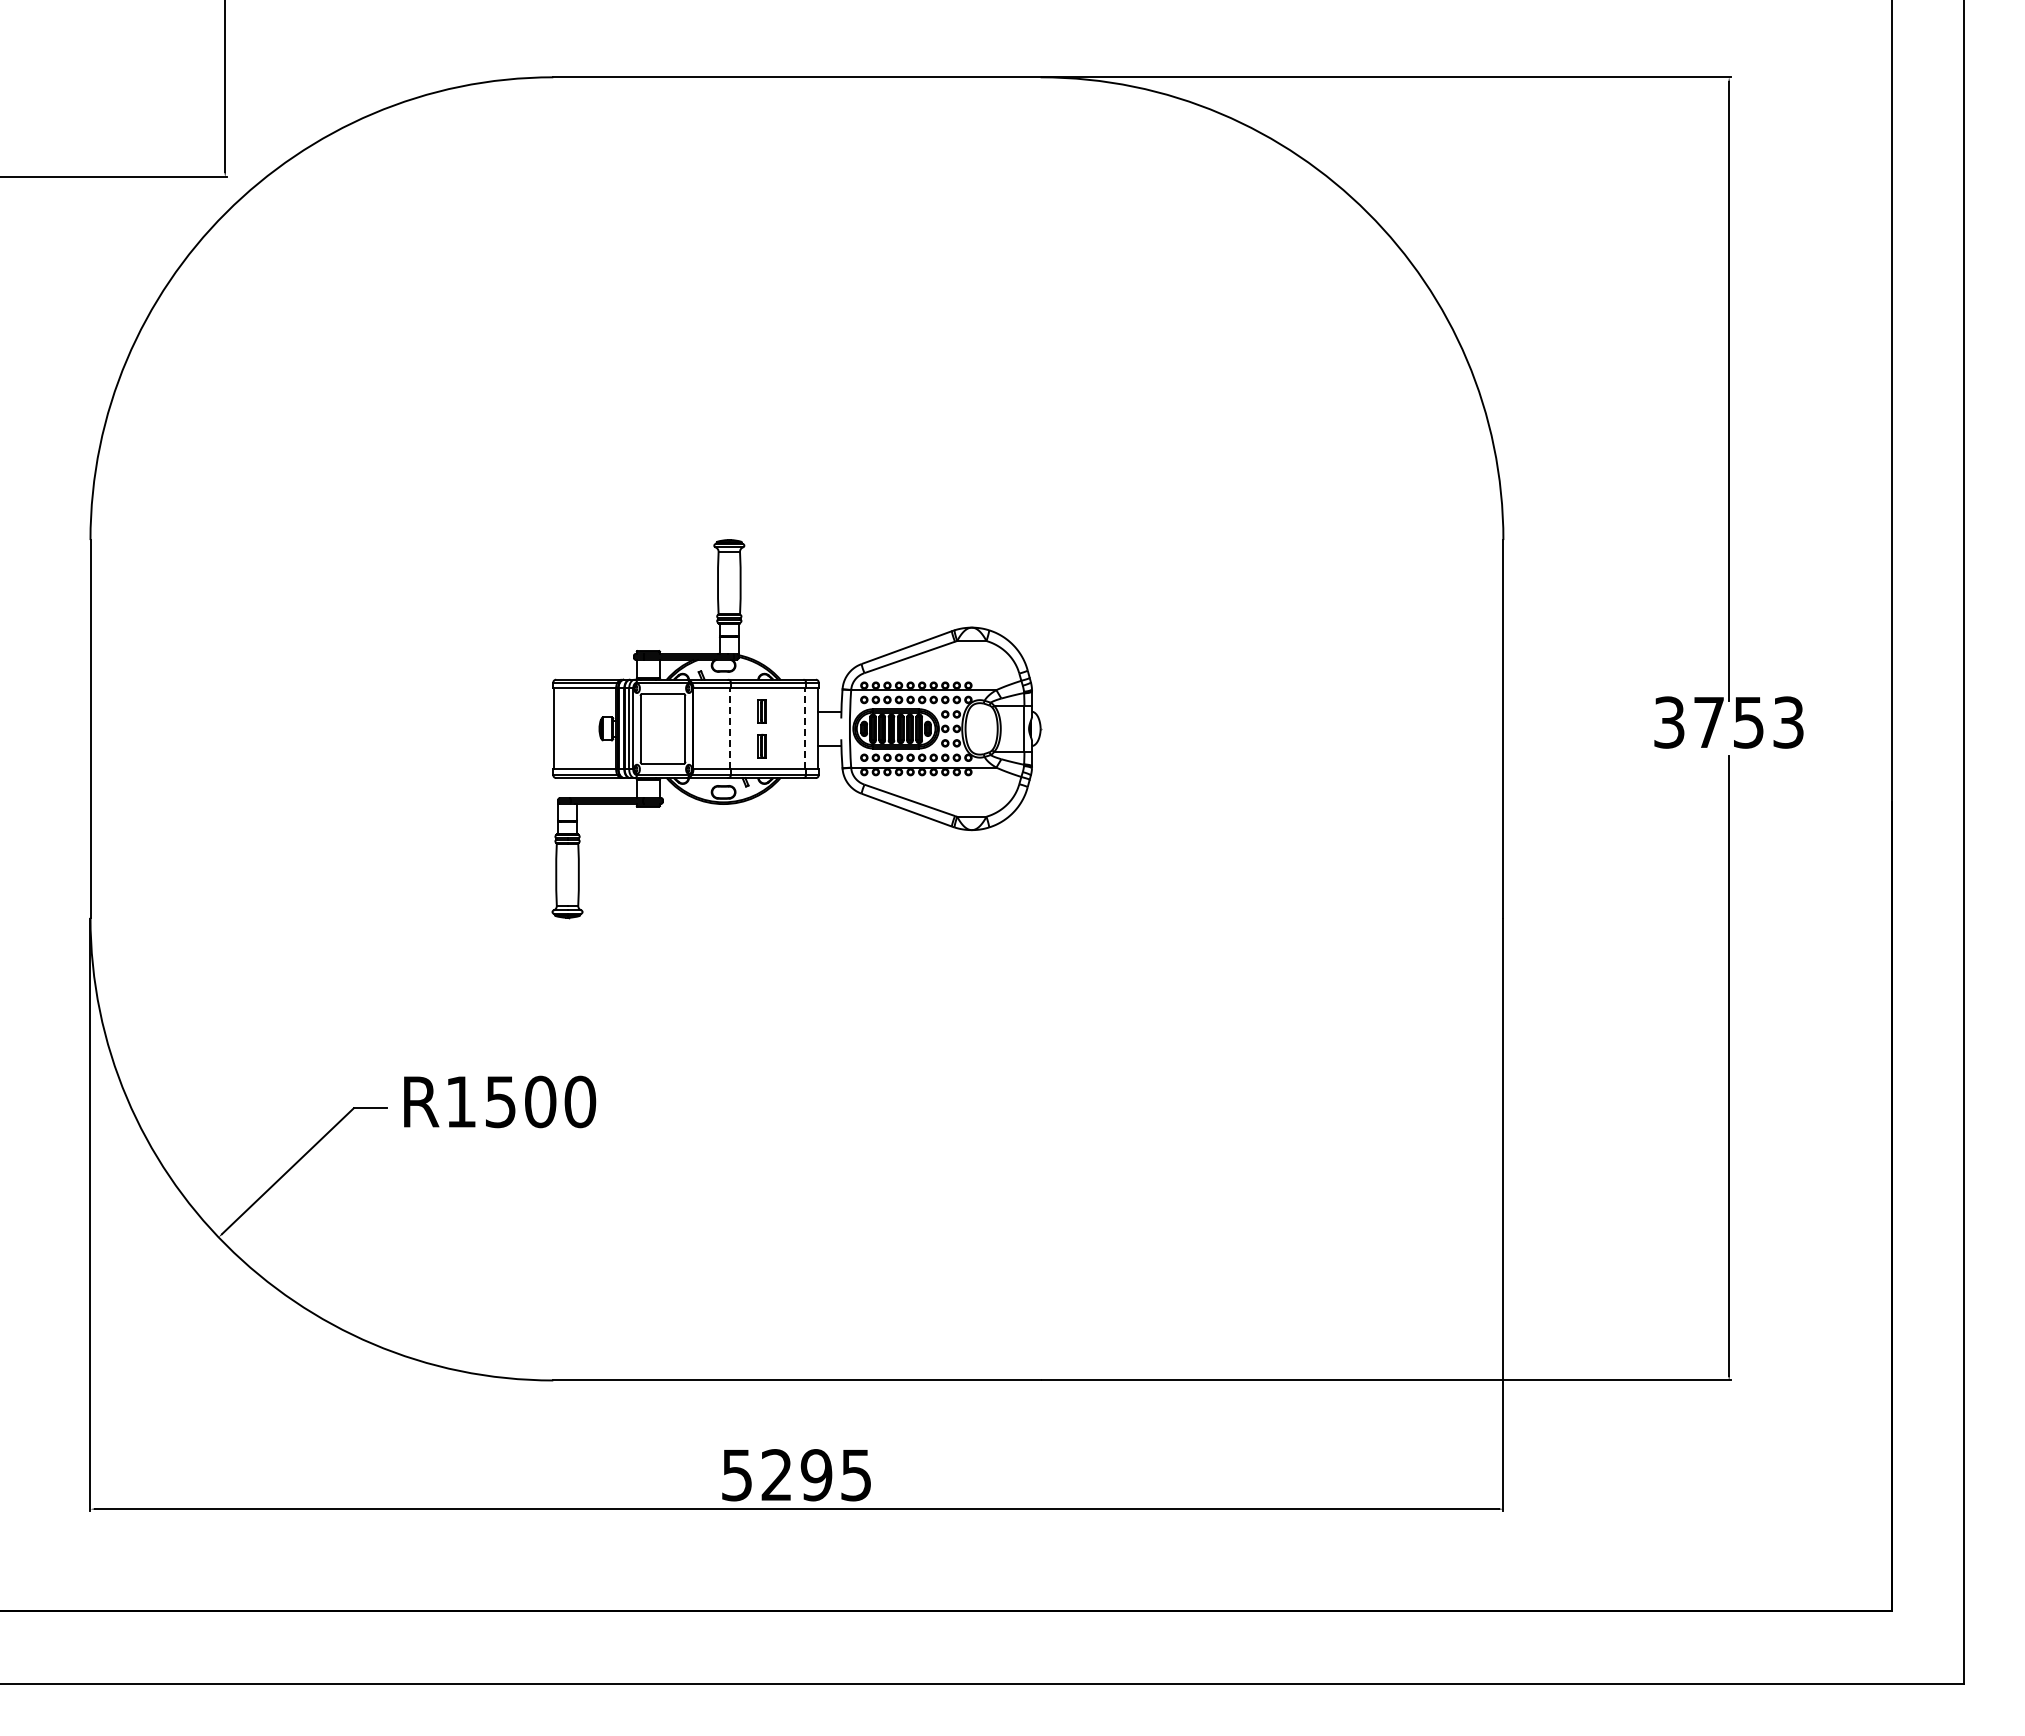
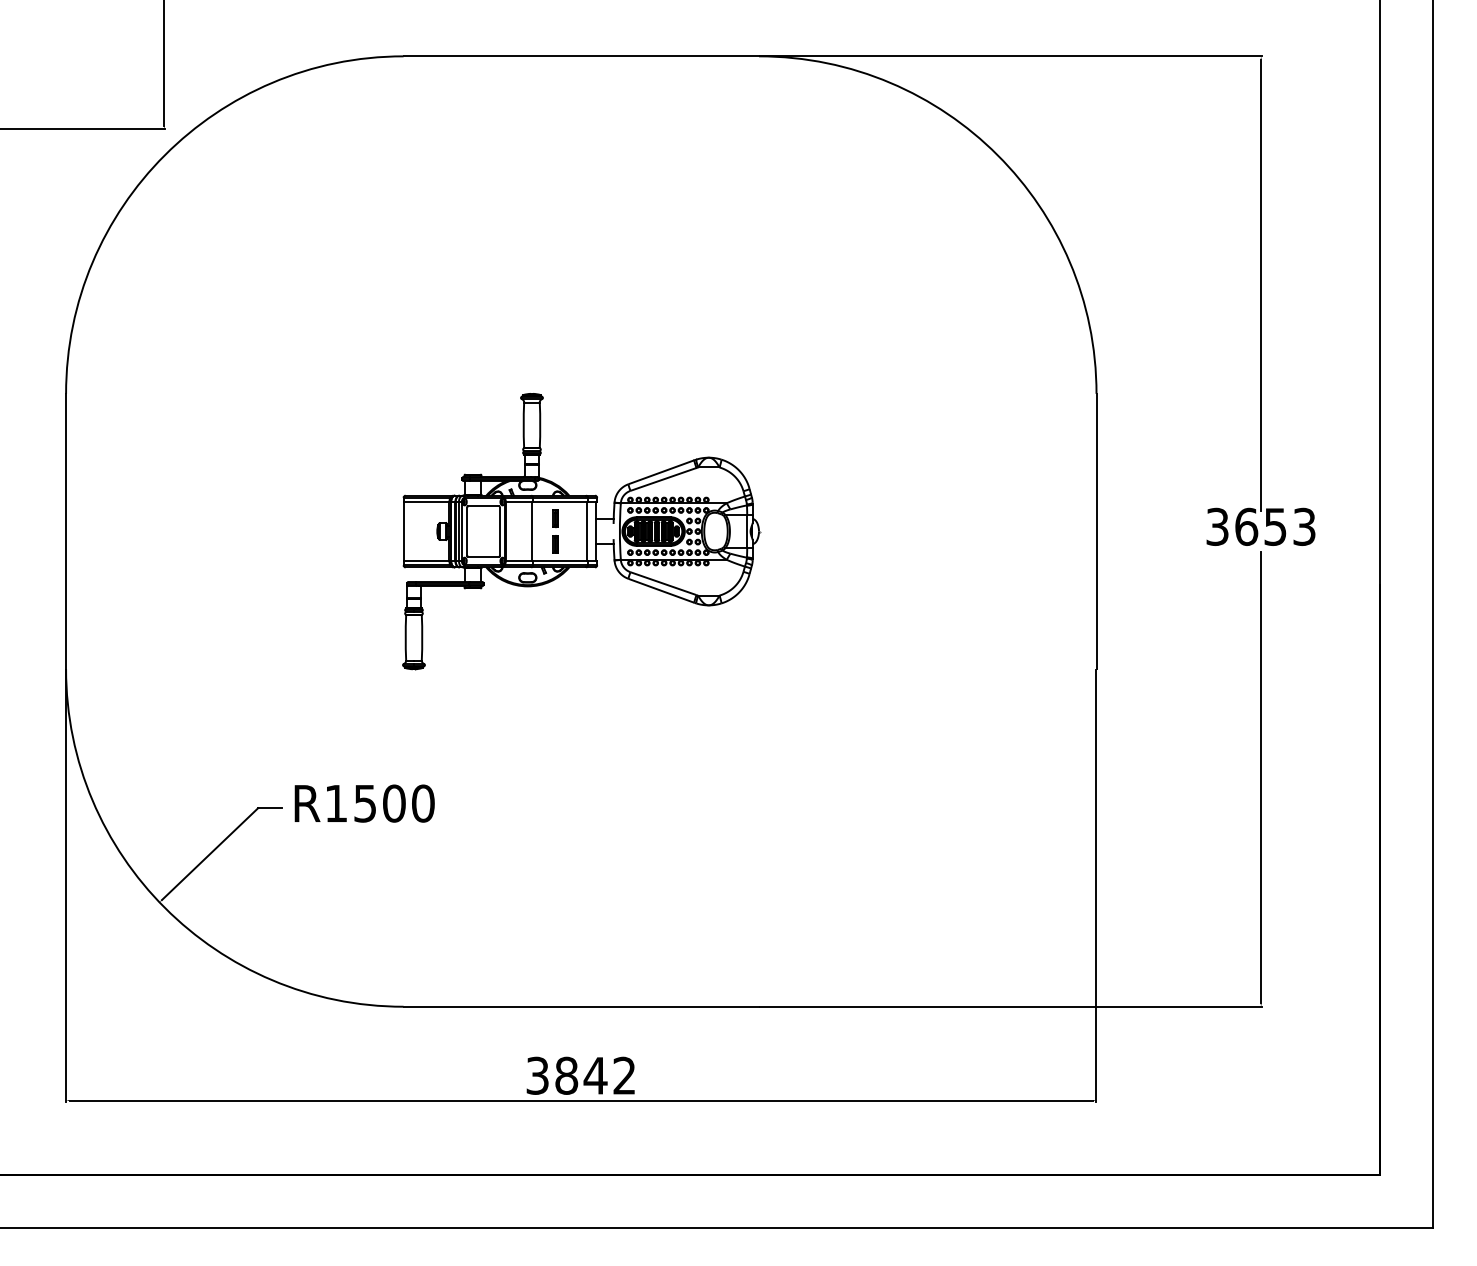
text: (1709, 722) -> (1246, 526), 3753 -> 3653
line: (729, 728) -> (532, 531), dashed -> solid
line: (805, 728) -> (587, 531), dashed -> solid
text: (796, 1475) -> (580, 1076), 5295 -> 3842

